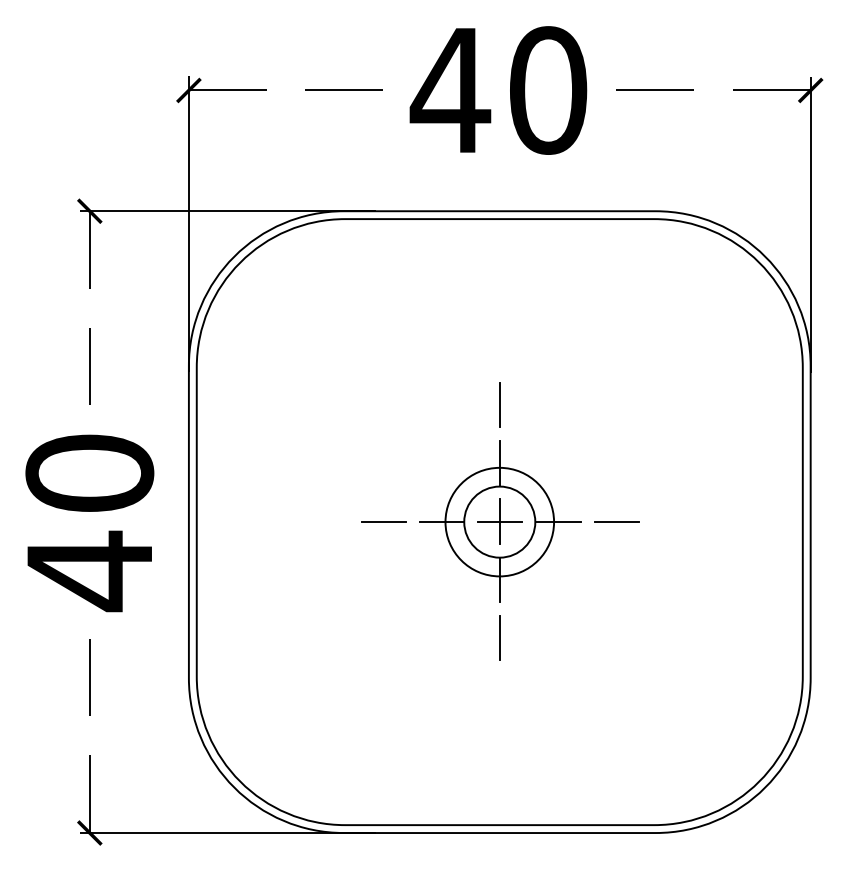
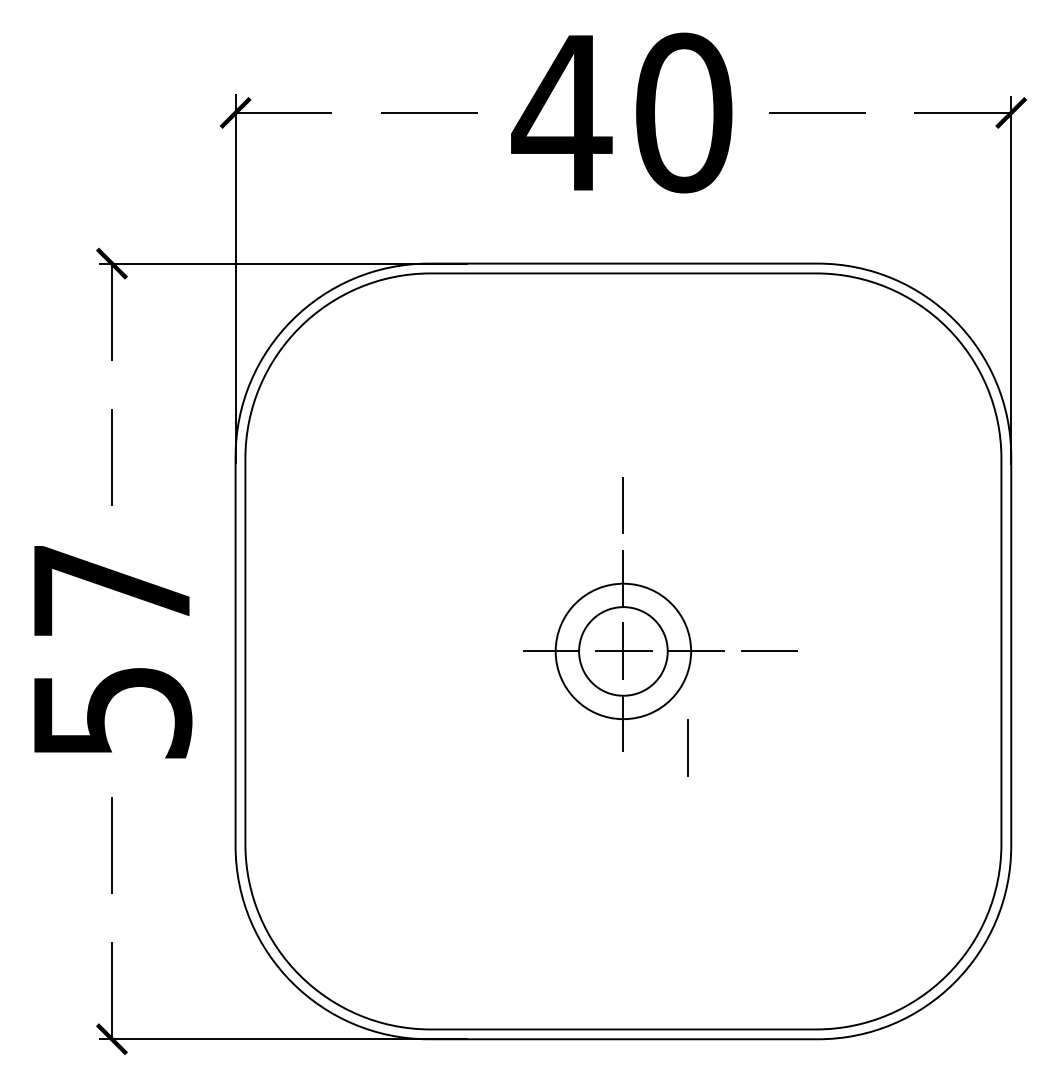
text: (89, 522) -> (111, 652), 40 -> 57
line: (383, 522) -> (478, 651), removed
line: (499, 637) -> (687, 747), moved

